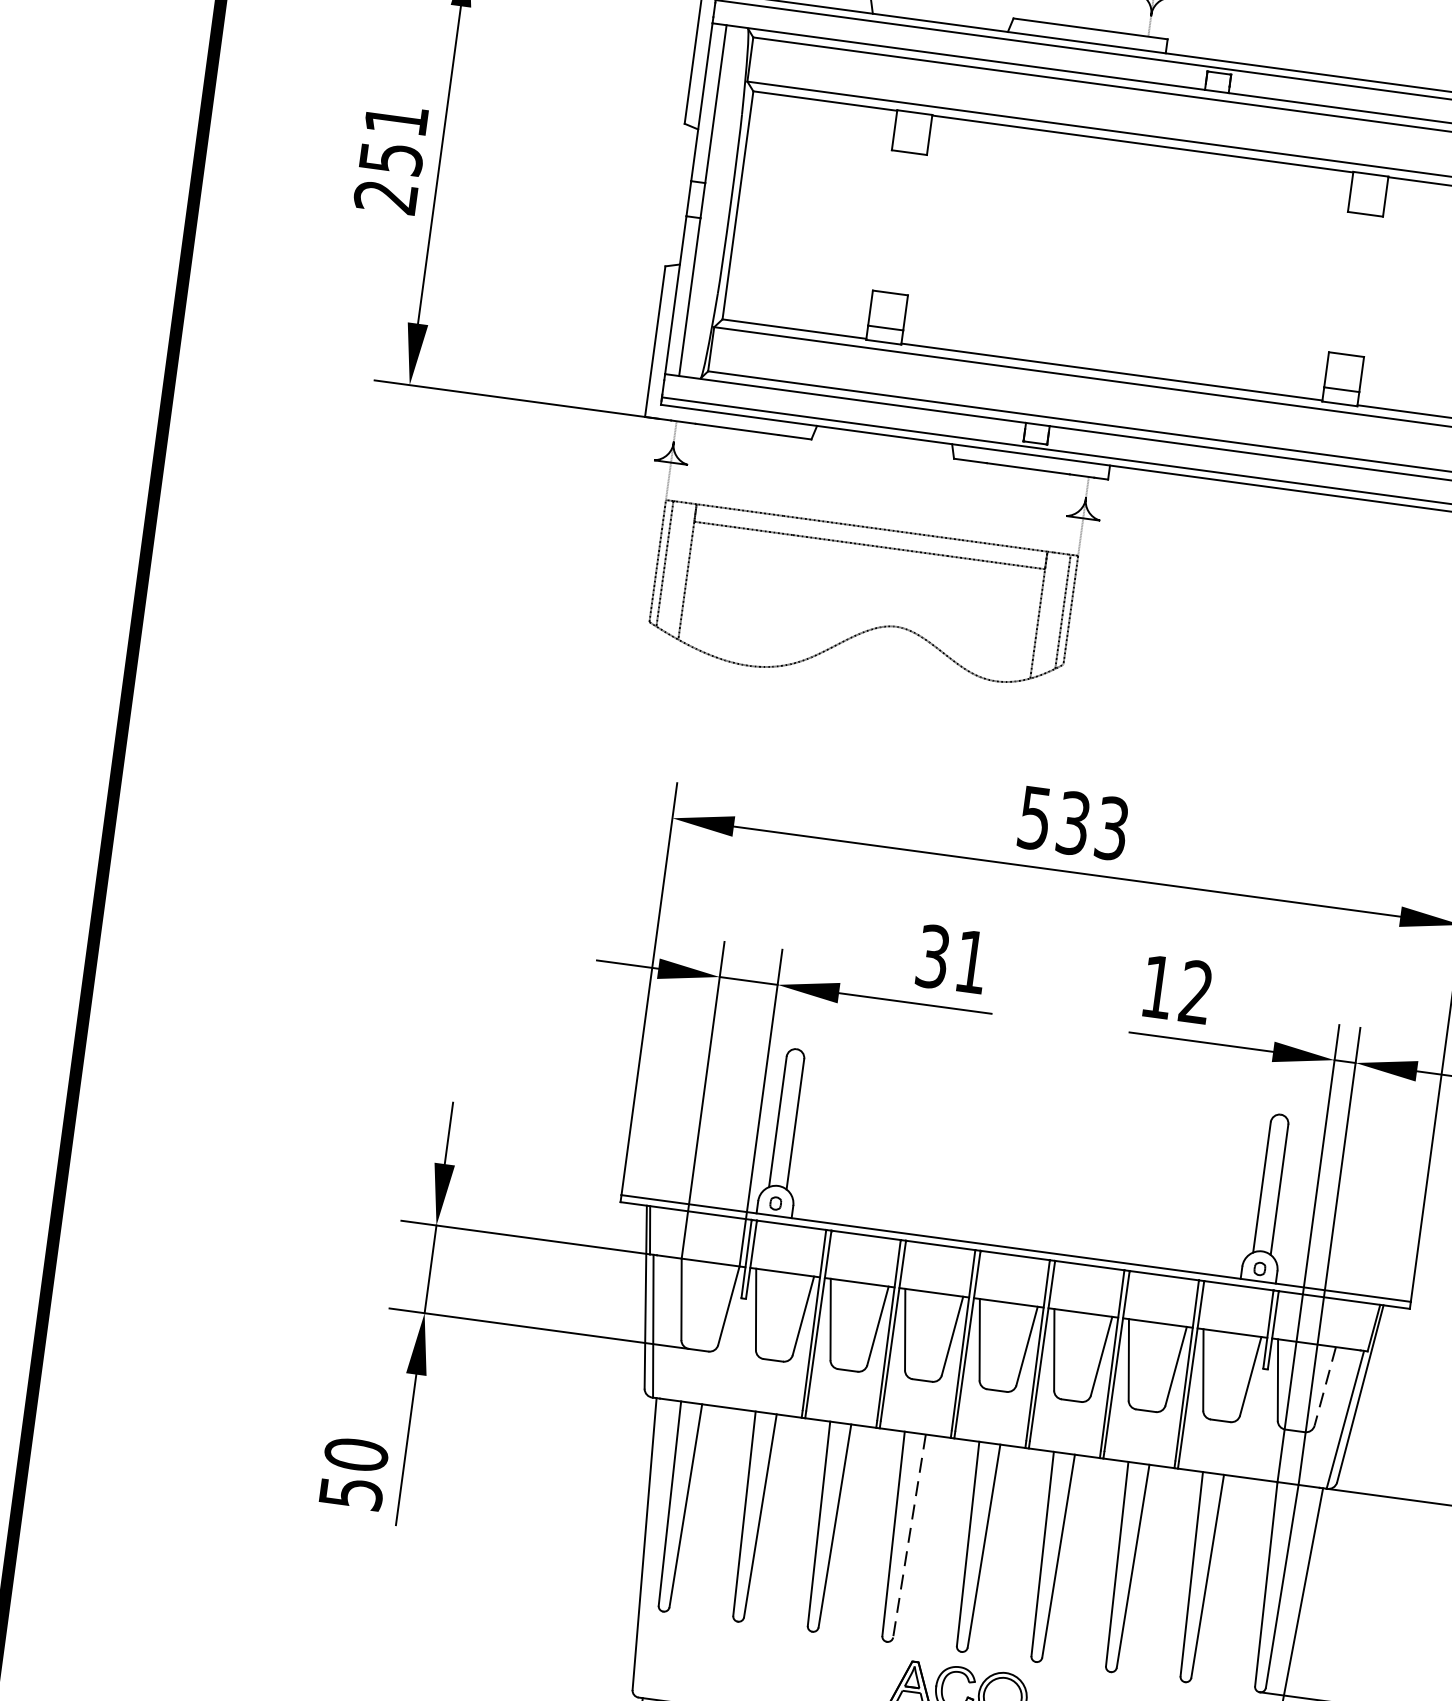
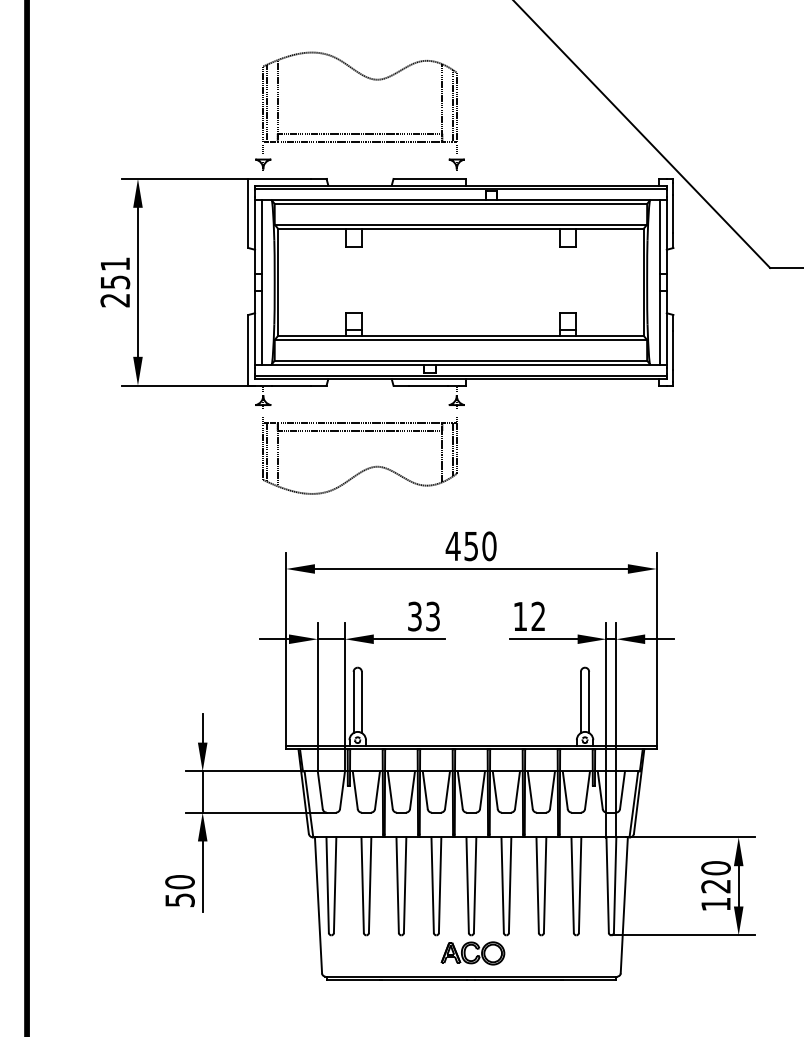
text: (1071, 823) -> (470, 546), 533 -> 450
text: (970, 961) -> (432, 616), 31 -> 33
line: (1325, 1386) -> (622, 790), dashed -> solid
line: (910, 1536) -> (440, 885), dashed -> solid

